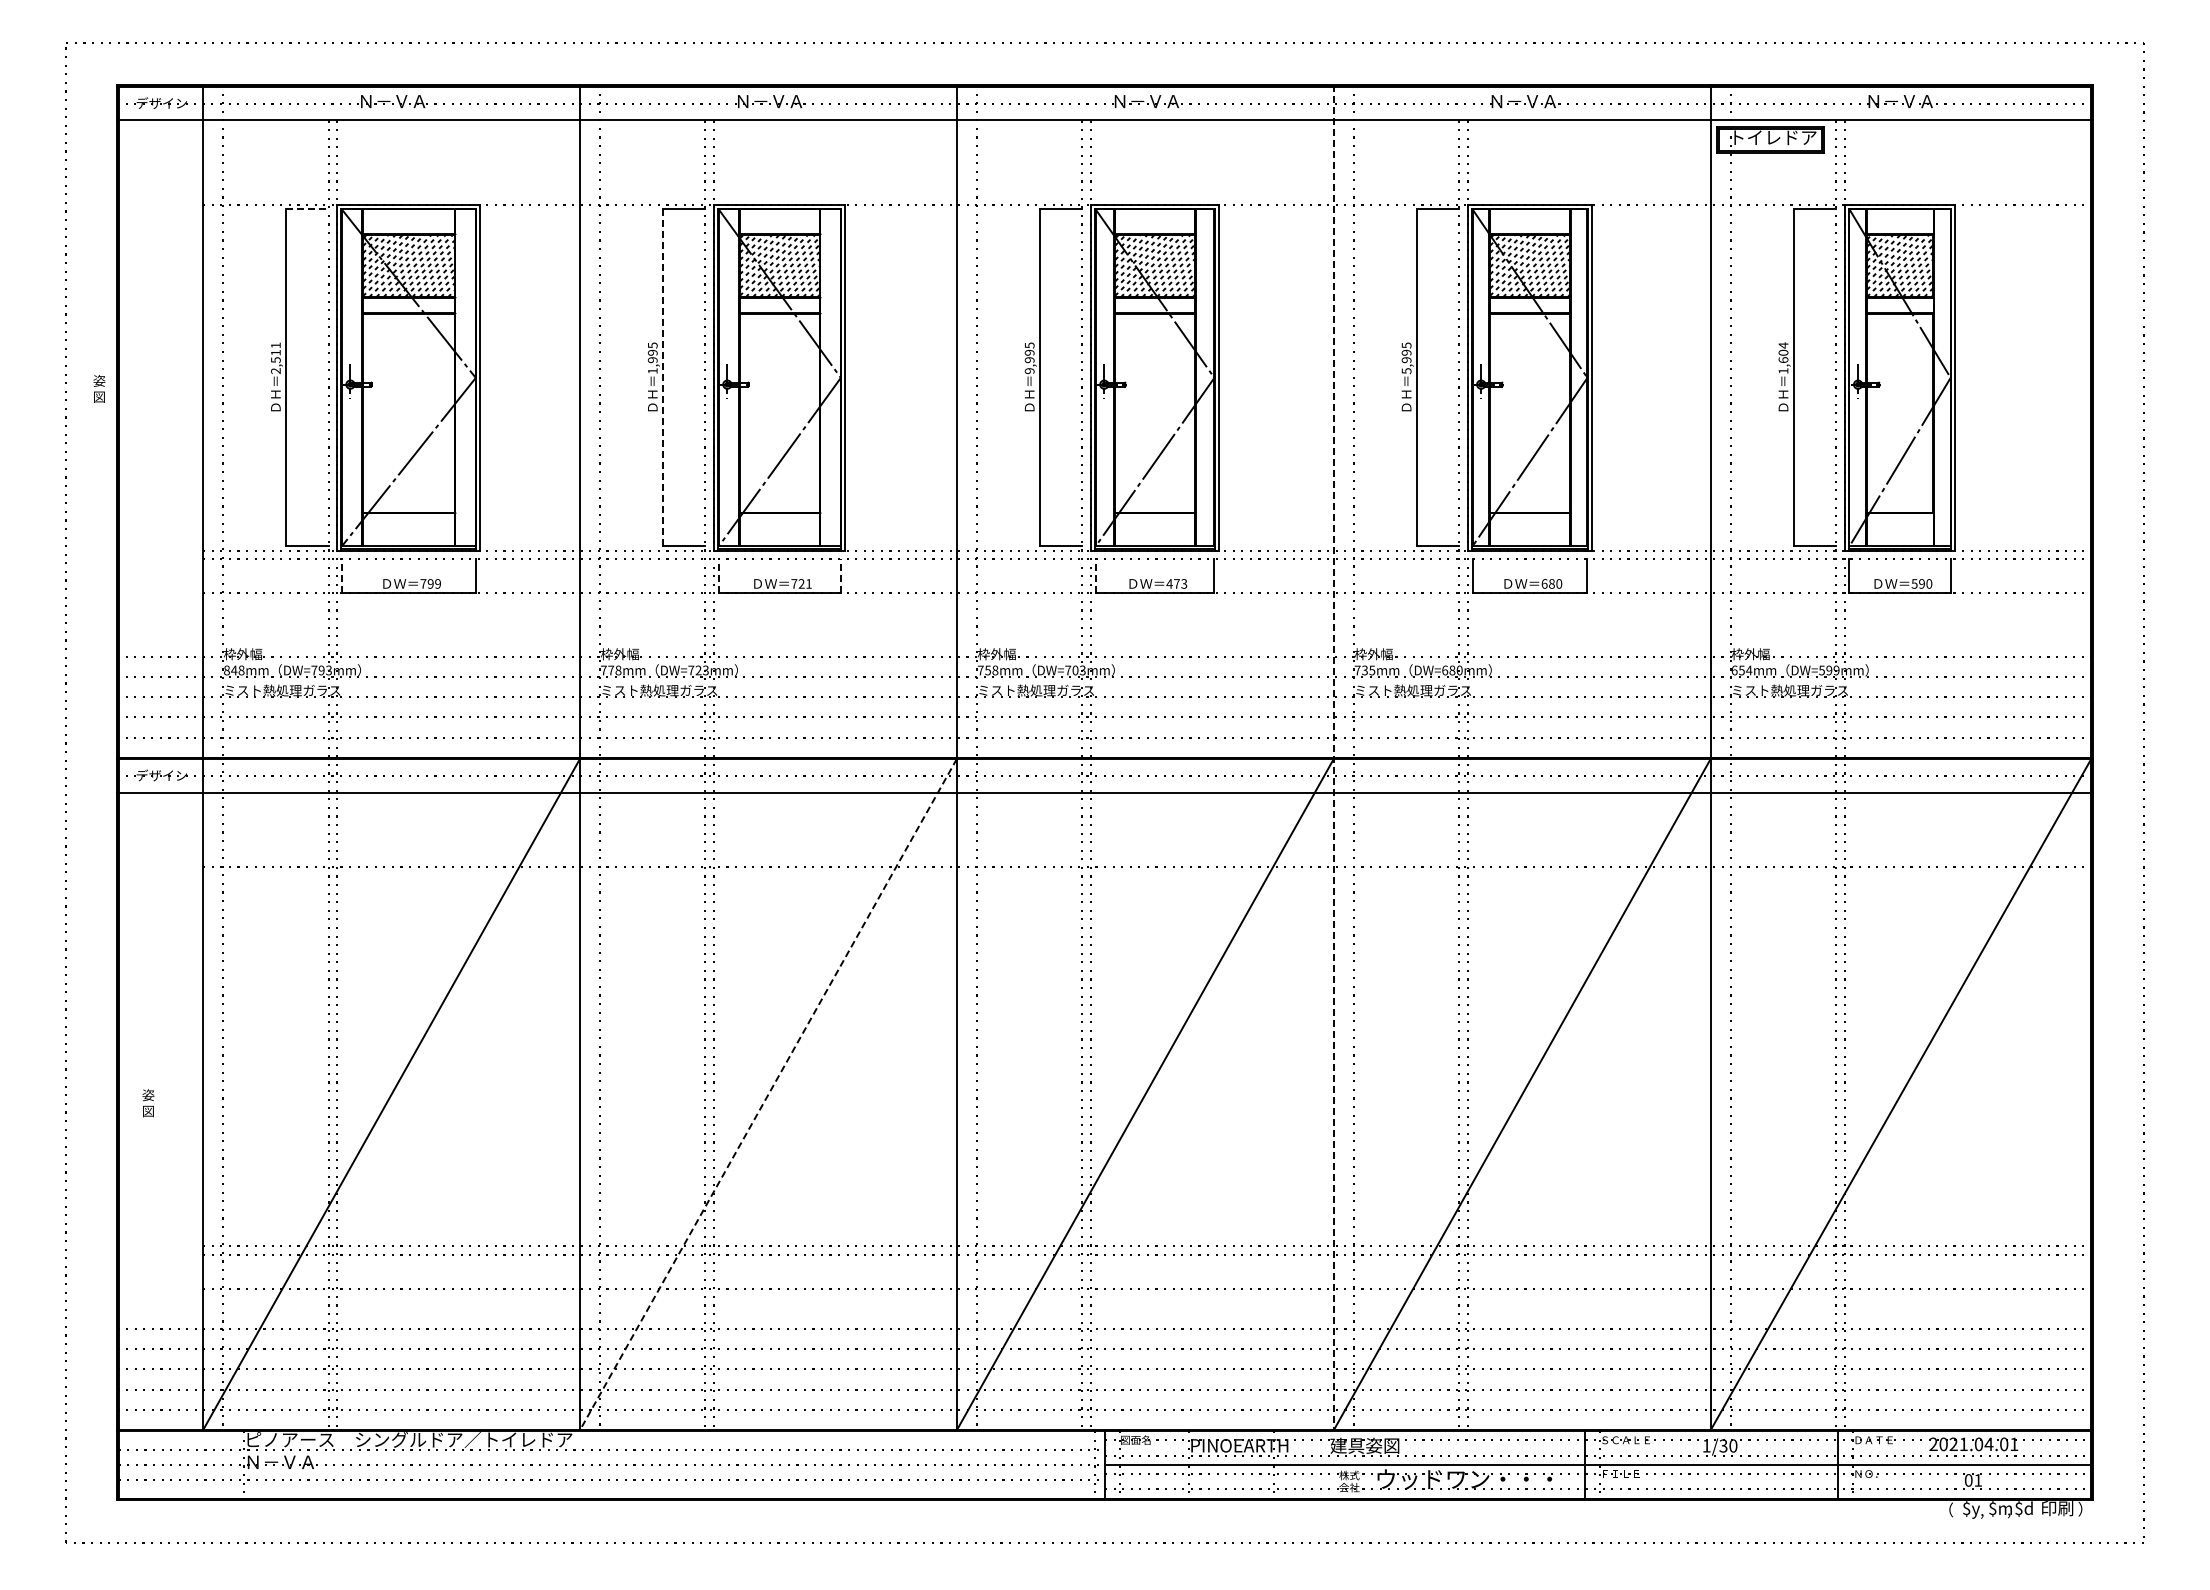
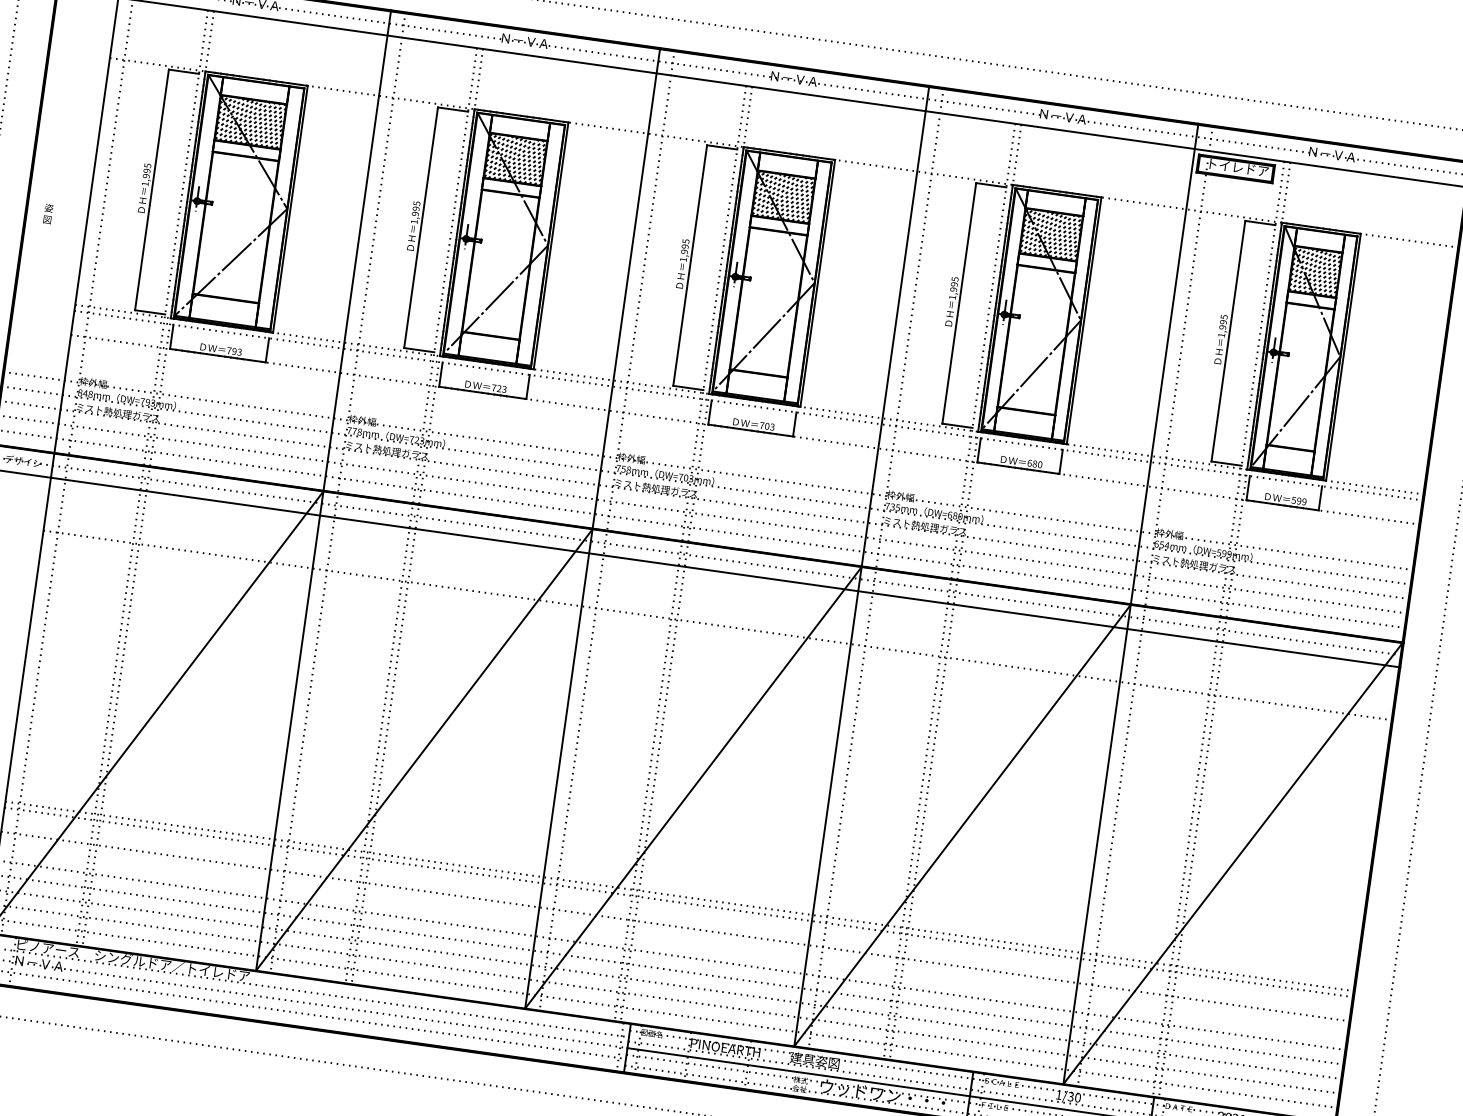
line: (307, 209) -> (184, 71), dashed -> solid
text: (1783, 352) -> (1223, 322), 1,604 -> 1,995
text: (275, 358) -> (146, 175), 2,511 -> 1,995
text: (1029, 371) -> (683, 259), 9,995 -> 1,995
text: (1406, 371) -> (952, 297), 5,995 -> 1,995
line: (663, 378) -> (421, 228), dashed -> solid
text: (99, 388) -> (48, 213), moved
line: (341, 575) -> (171, 336), dashed -> solid
line: (718, 575) -> (440, 374), dashed -> solid
line: (840, 575) -> (527, 386), dashed -> solid
line: (1095, 575) -> (709, 412), dashed -> solid
text: (437, 583) -> (239, 351), 799 -> 793
text: (808, 583) -> (504, 389), 721 -> 723
text: (1172, 583) -> (764, 425), 473 -> 703
text: (1929, 583) -> (1304, 501), 590 -> 599
line: (1333, 757) -> (861, 566), dashed -> solid
line: (768, 1094) -> (424, 749), dashed -> solid

